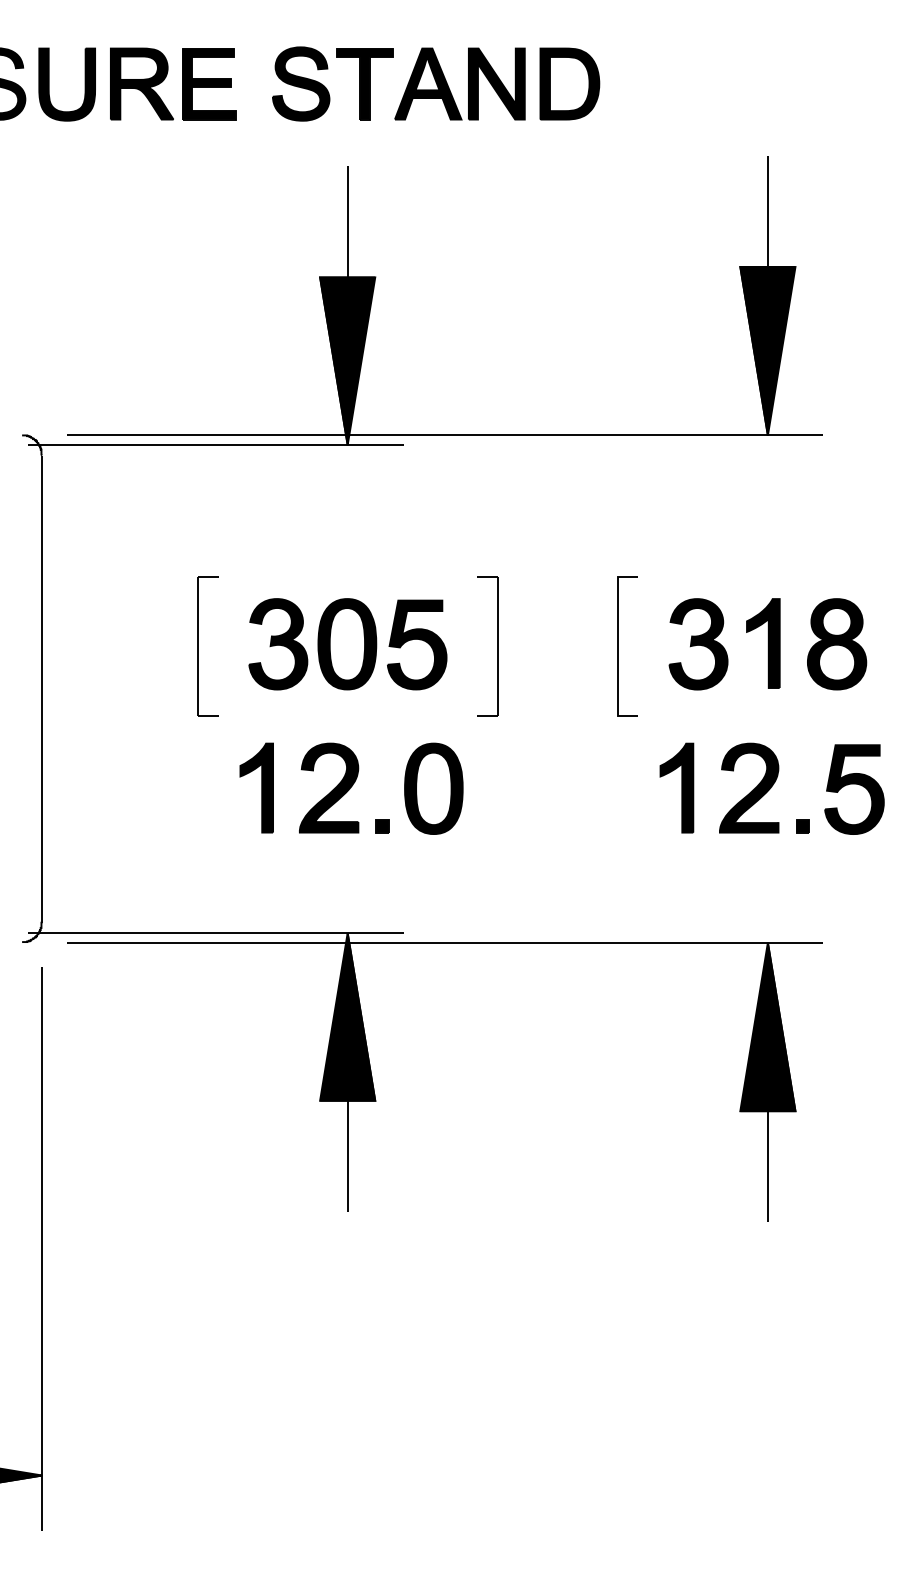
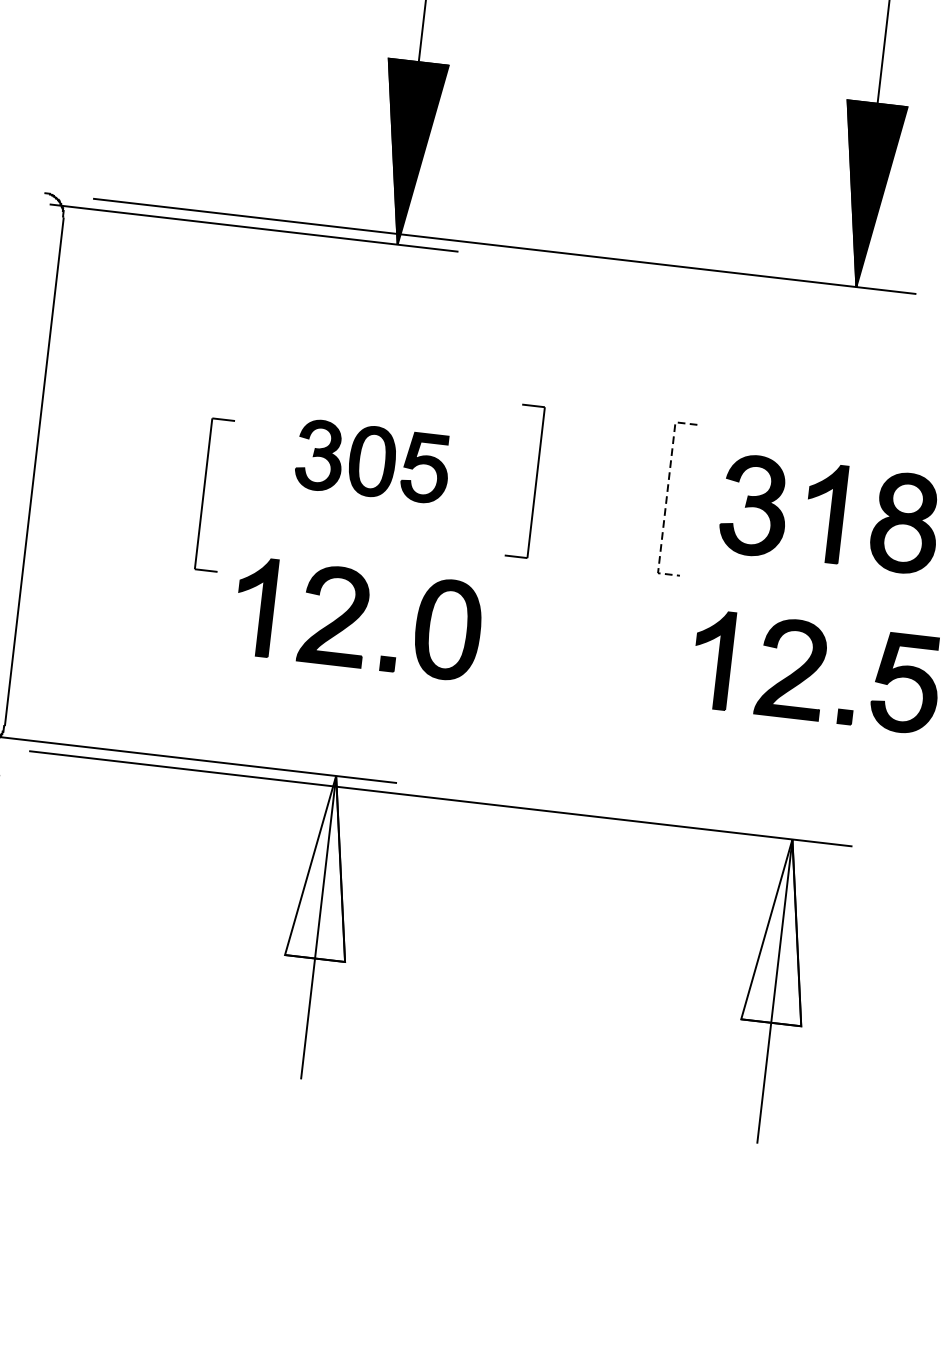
part: (347, 644) -> (372, 461), size x0.7
part: (198, 646) -> (204, 494), moved
line: (618, 646) -> (667, 498), solid -> dashed
fill: (347, 1016) -> (325, 866), removed
fill: (767, 1026) -> (781, 930), removed

